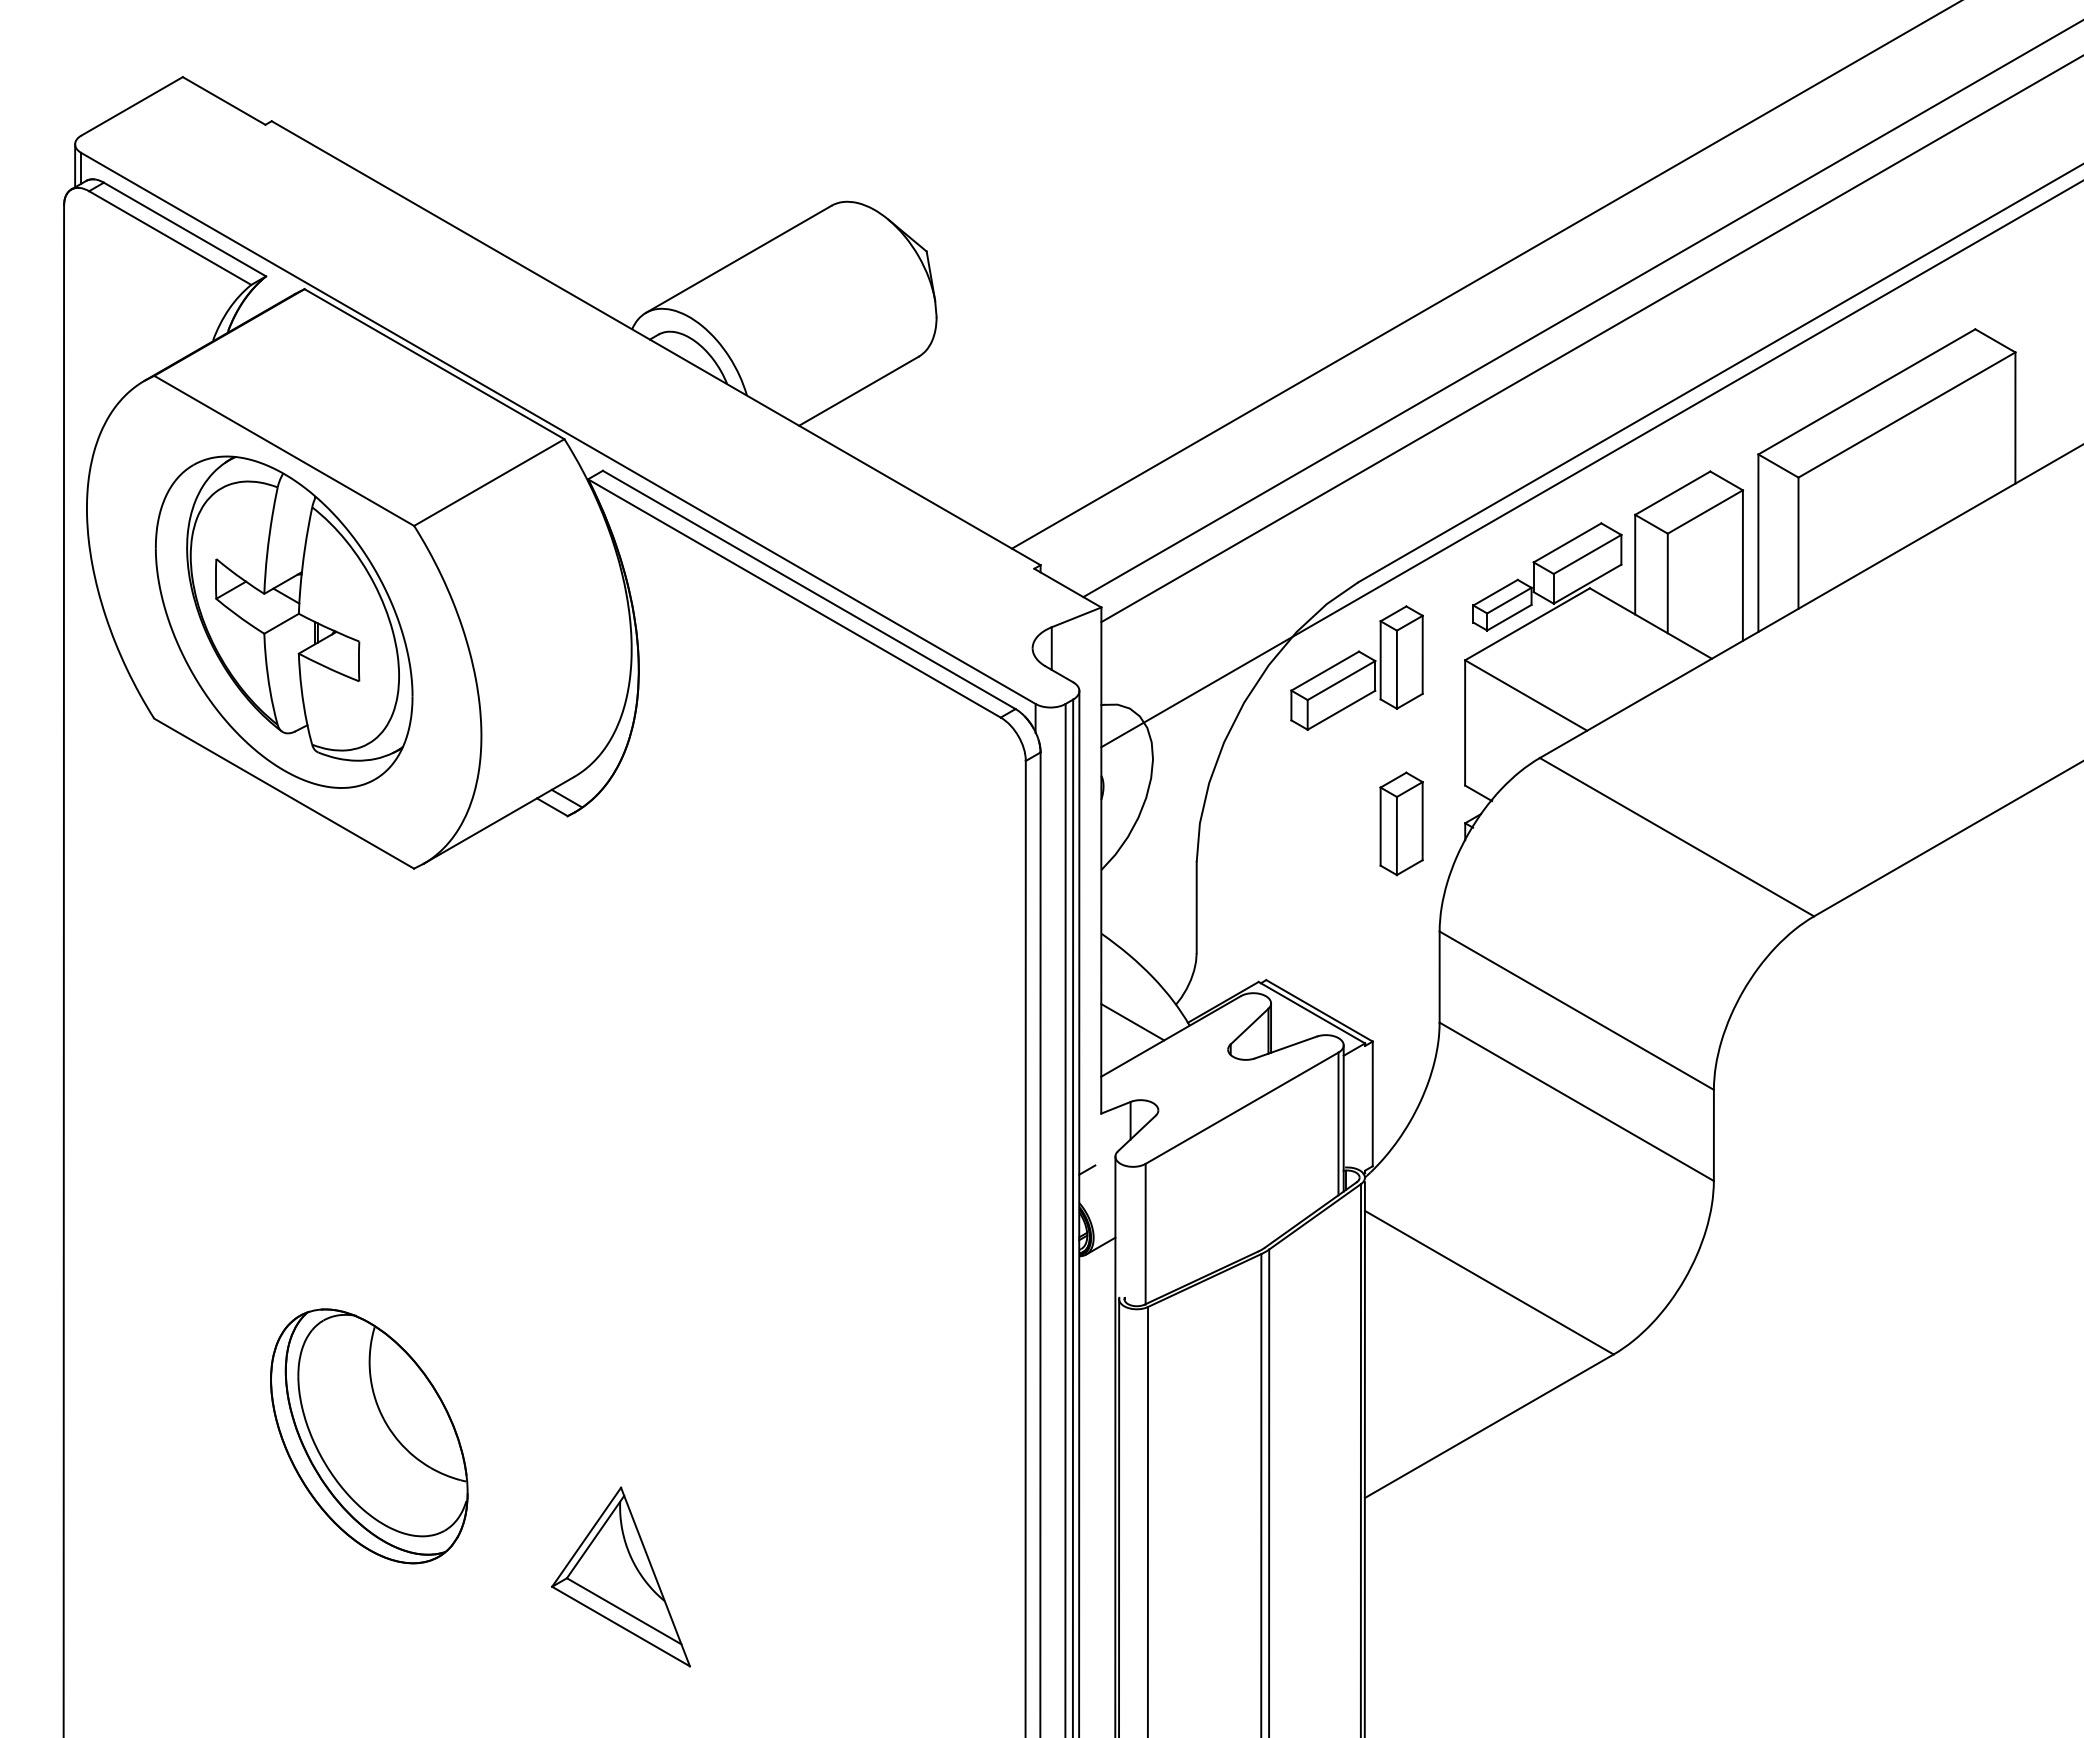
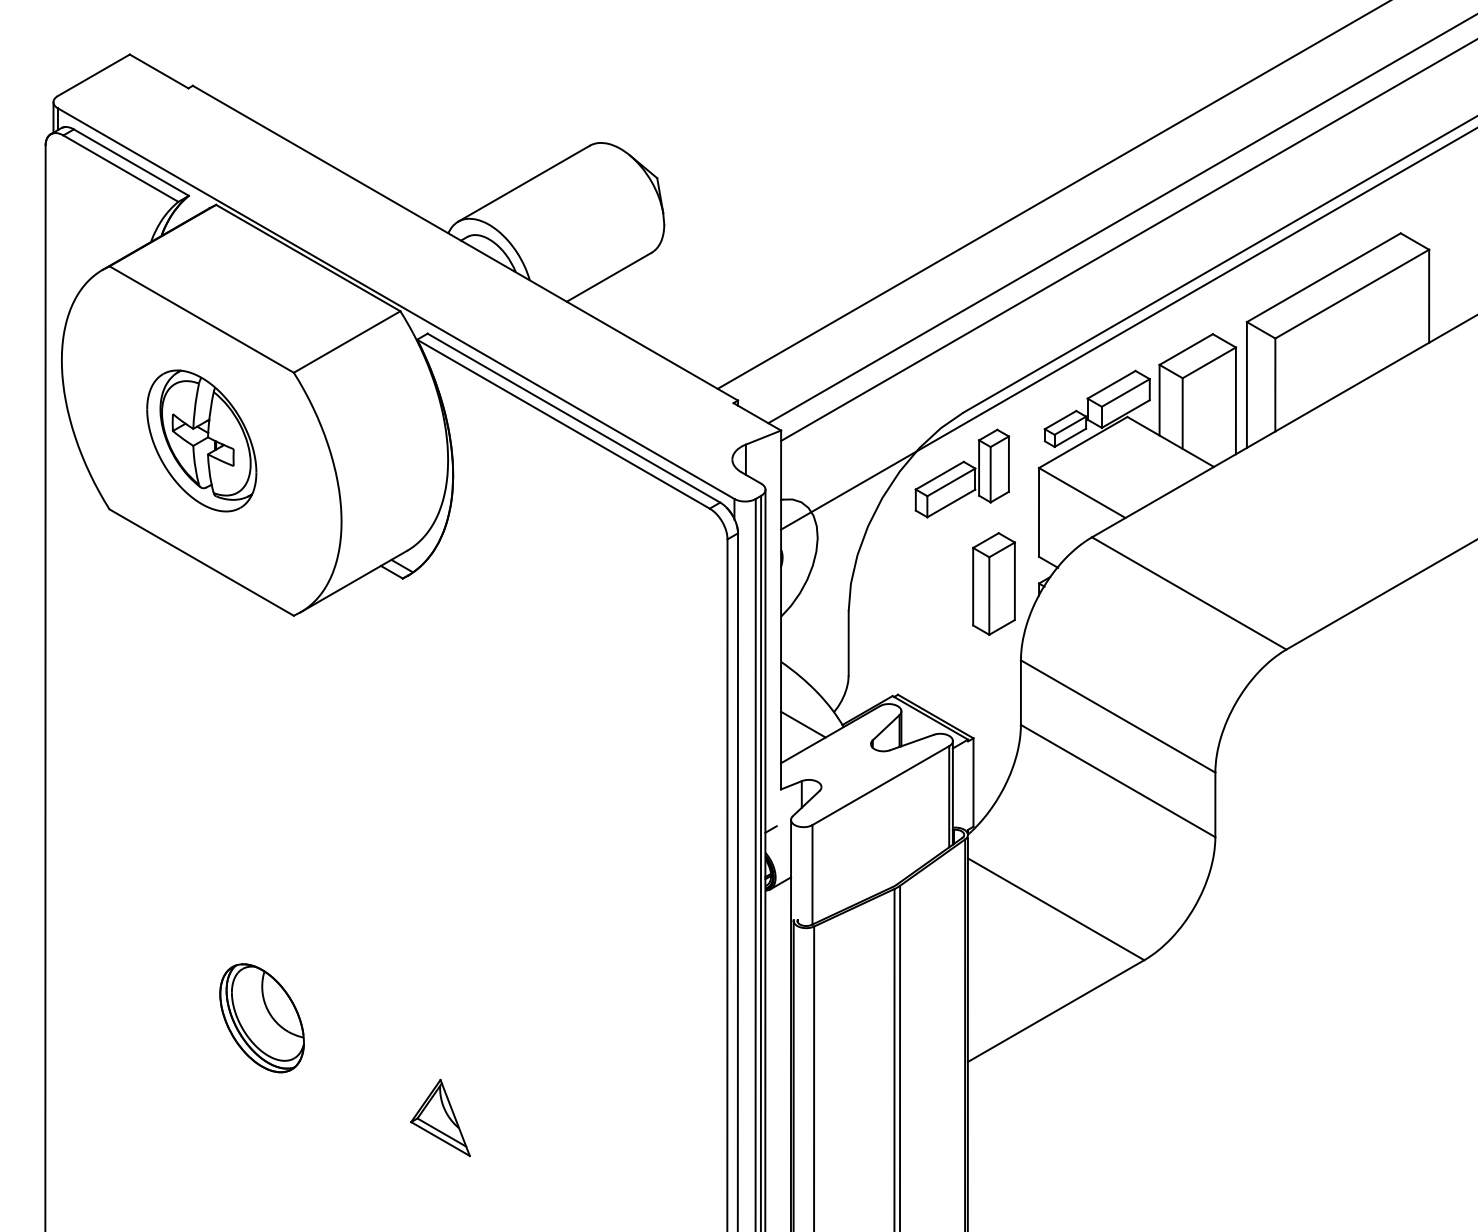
part: (284, 621) -> (201, 440), size x0.6
part: (1401, 823) -> (993, 583), size x1.4
part: (369, 1436) -> (262, 1018), size x0.6
part: (620, 1576) -> (440, 1117), size x0.6

